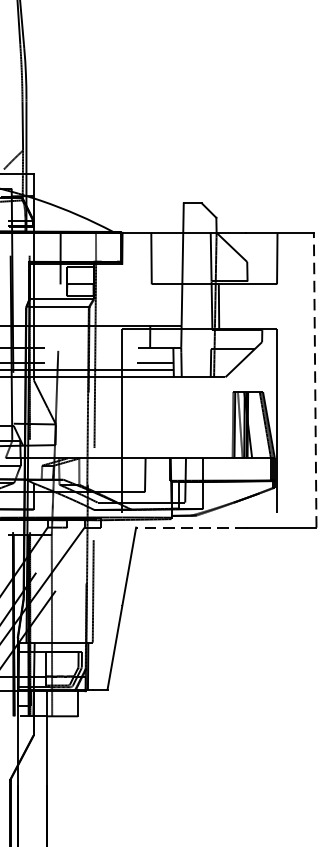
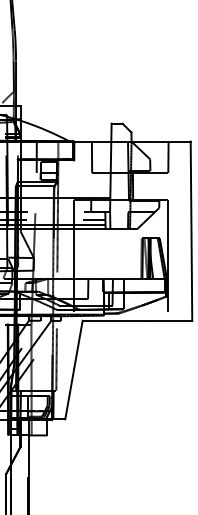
line: (315, 380) -> (191, 231), dashed -> solid
line: (191, 527) -> (116, 320), dashed -> solid

